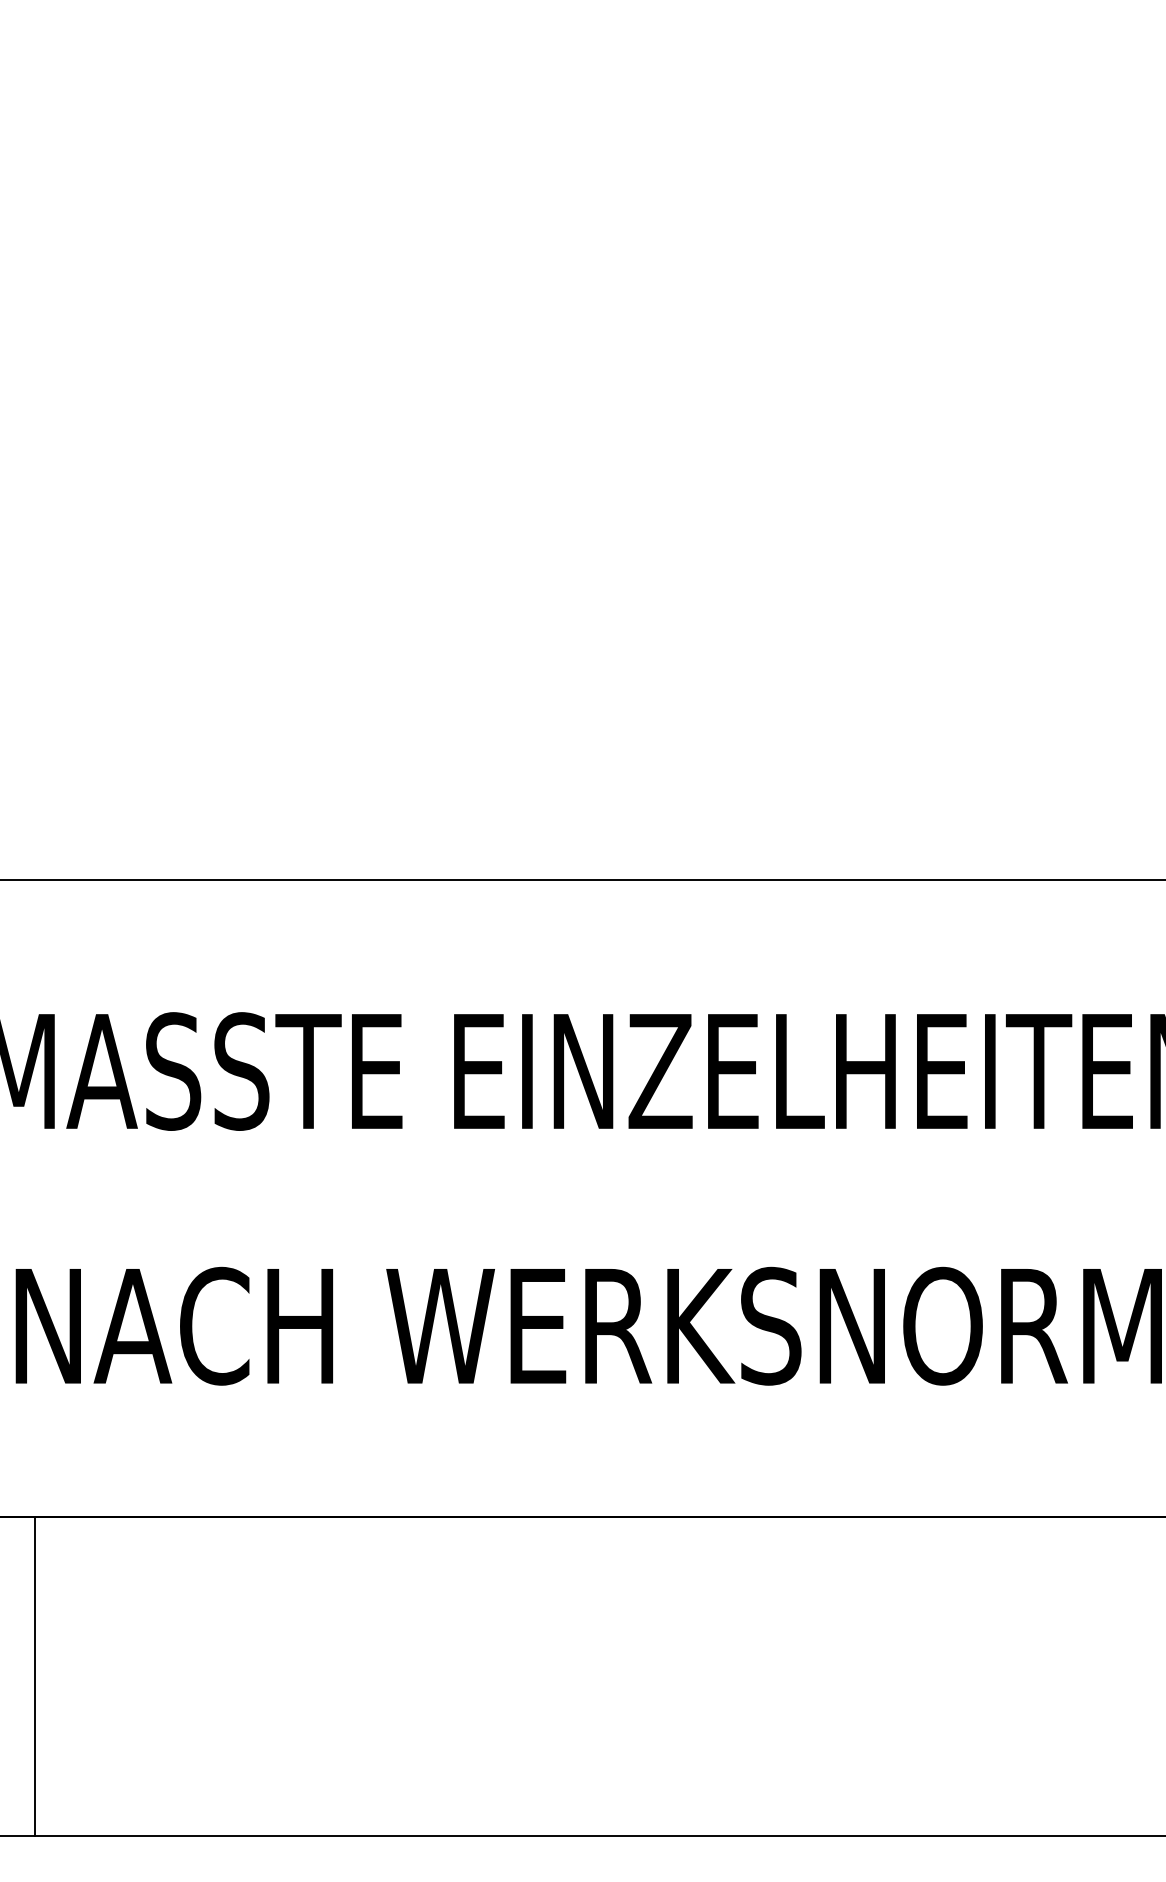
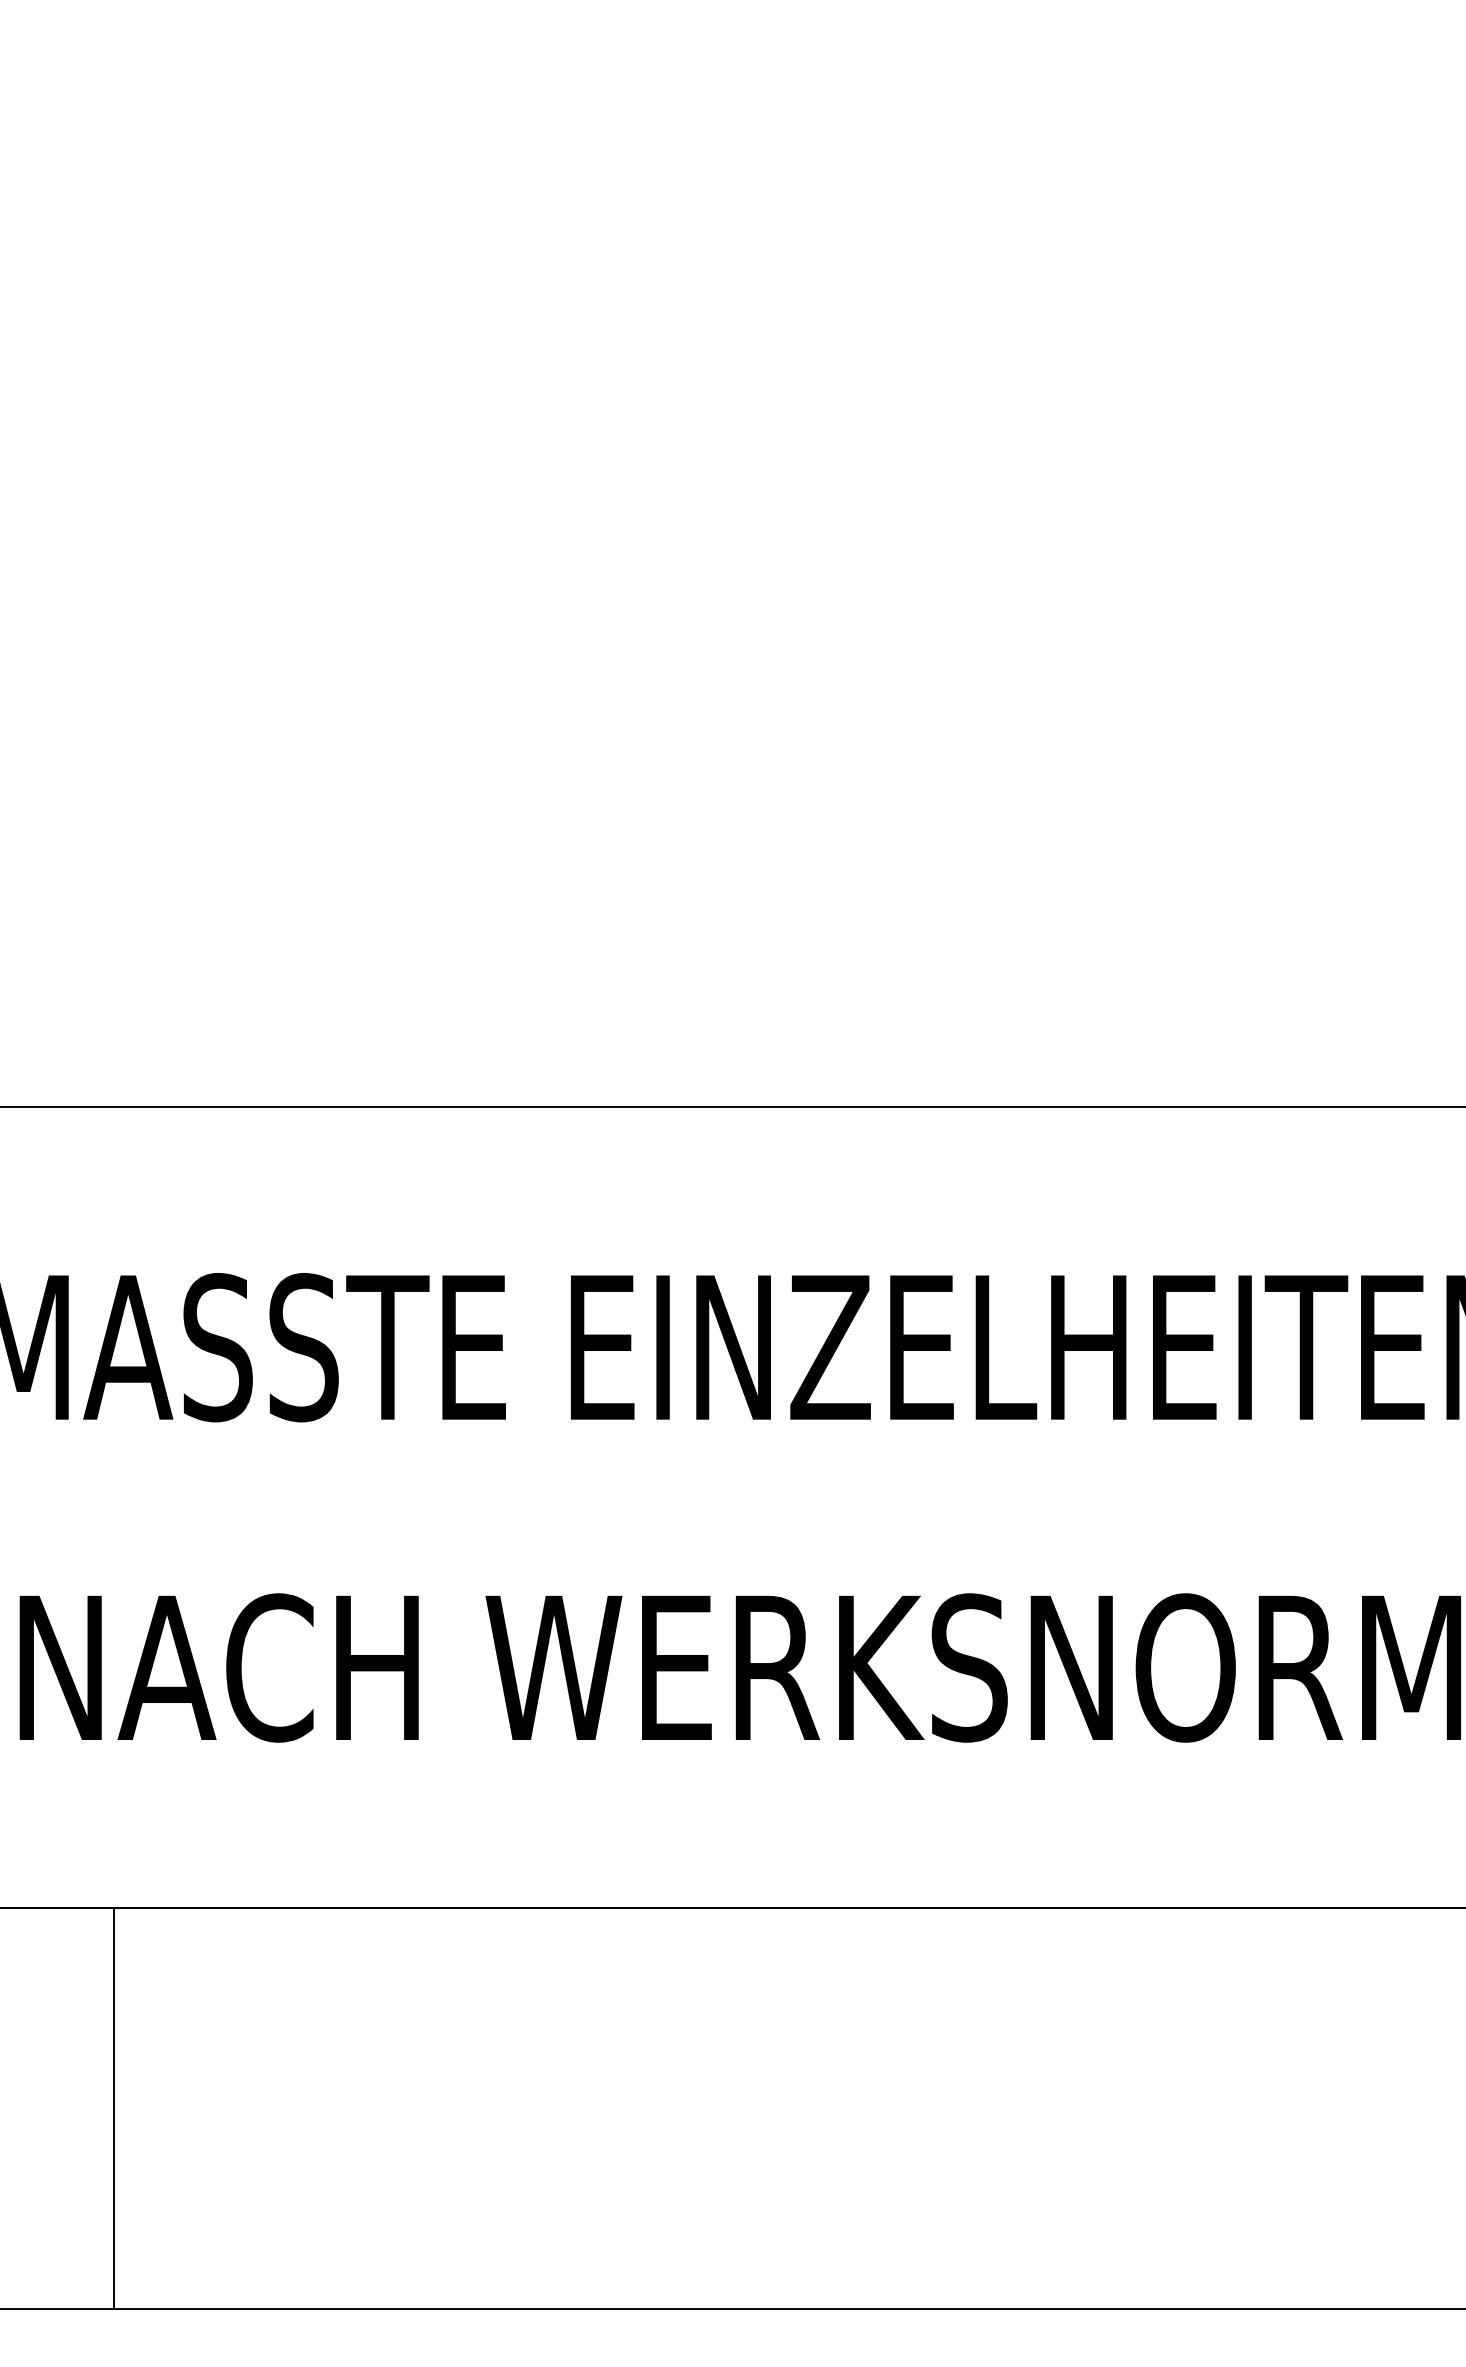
line: (35, 1676) -> (114, 2108), moved

